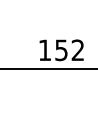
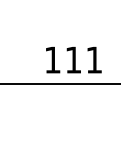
text: (69, 50) -> (83, 60), 152 -> 111

